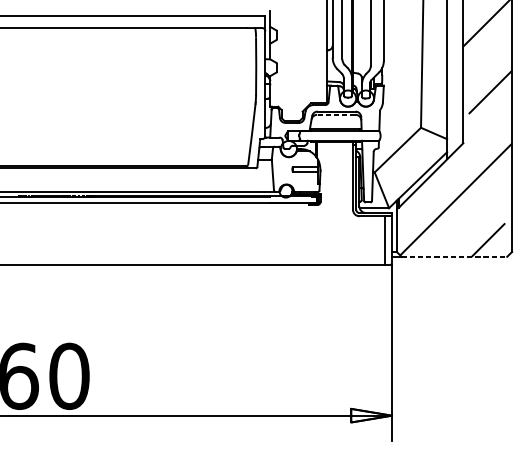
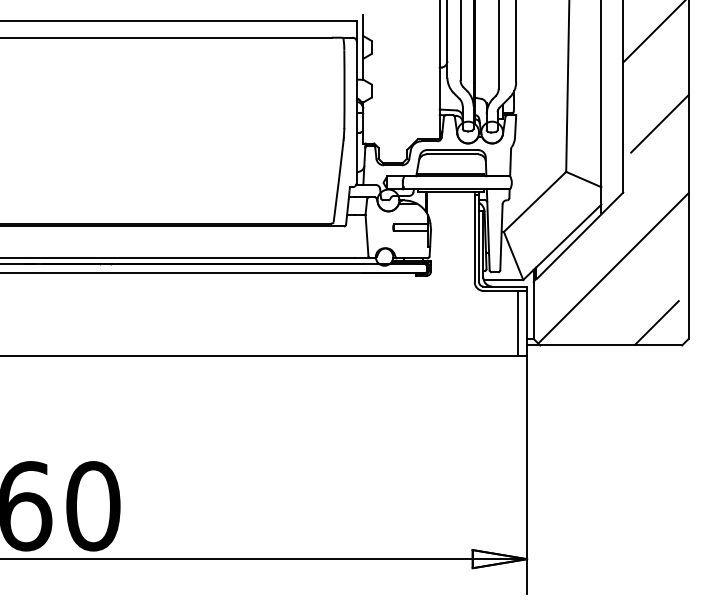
line: (336, 114) -> (452, 154), dashed -> solid
line: (454, 256) -> (611, 345), dashed -> solid

